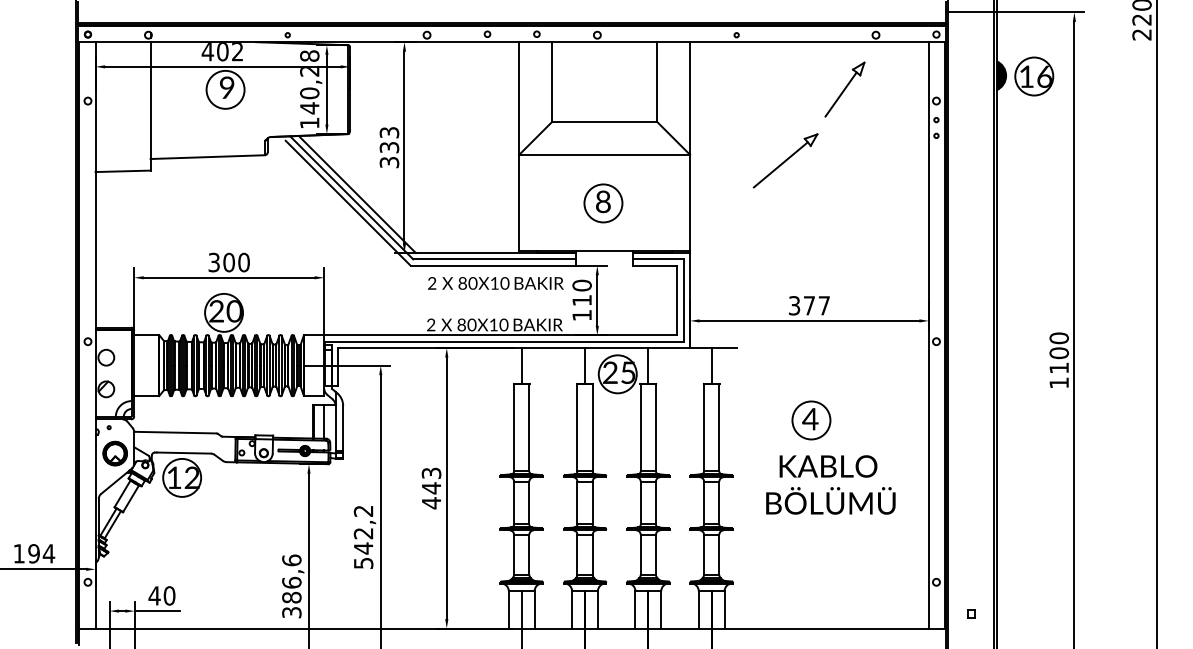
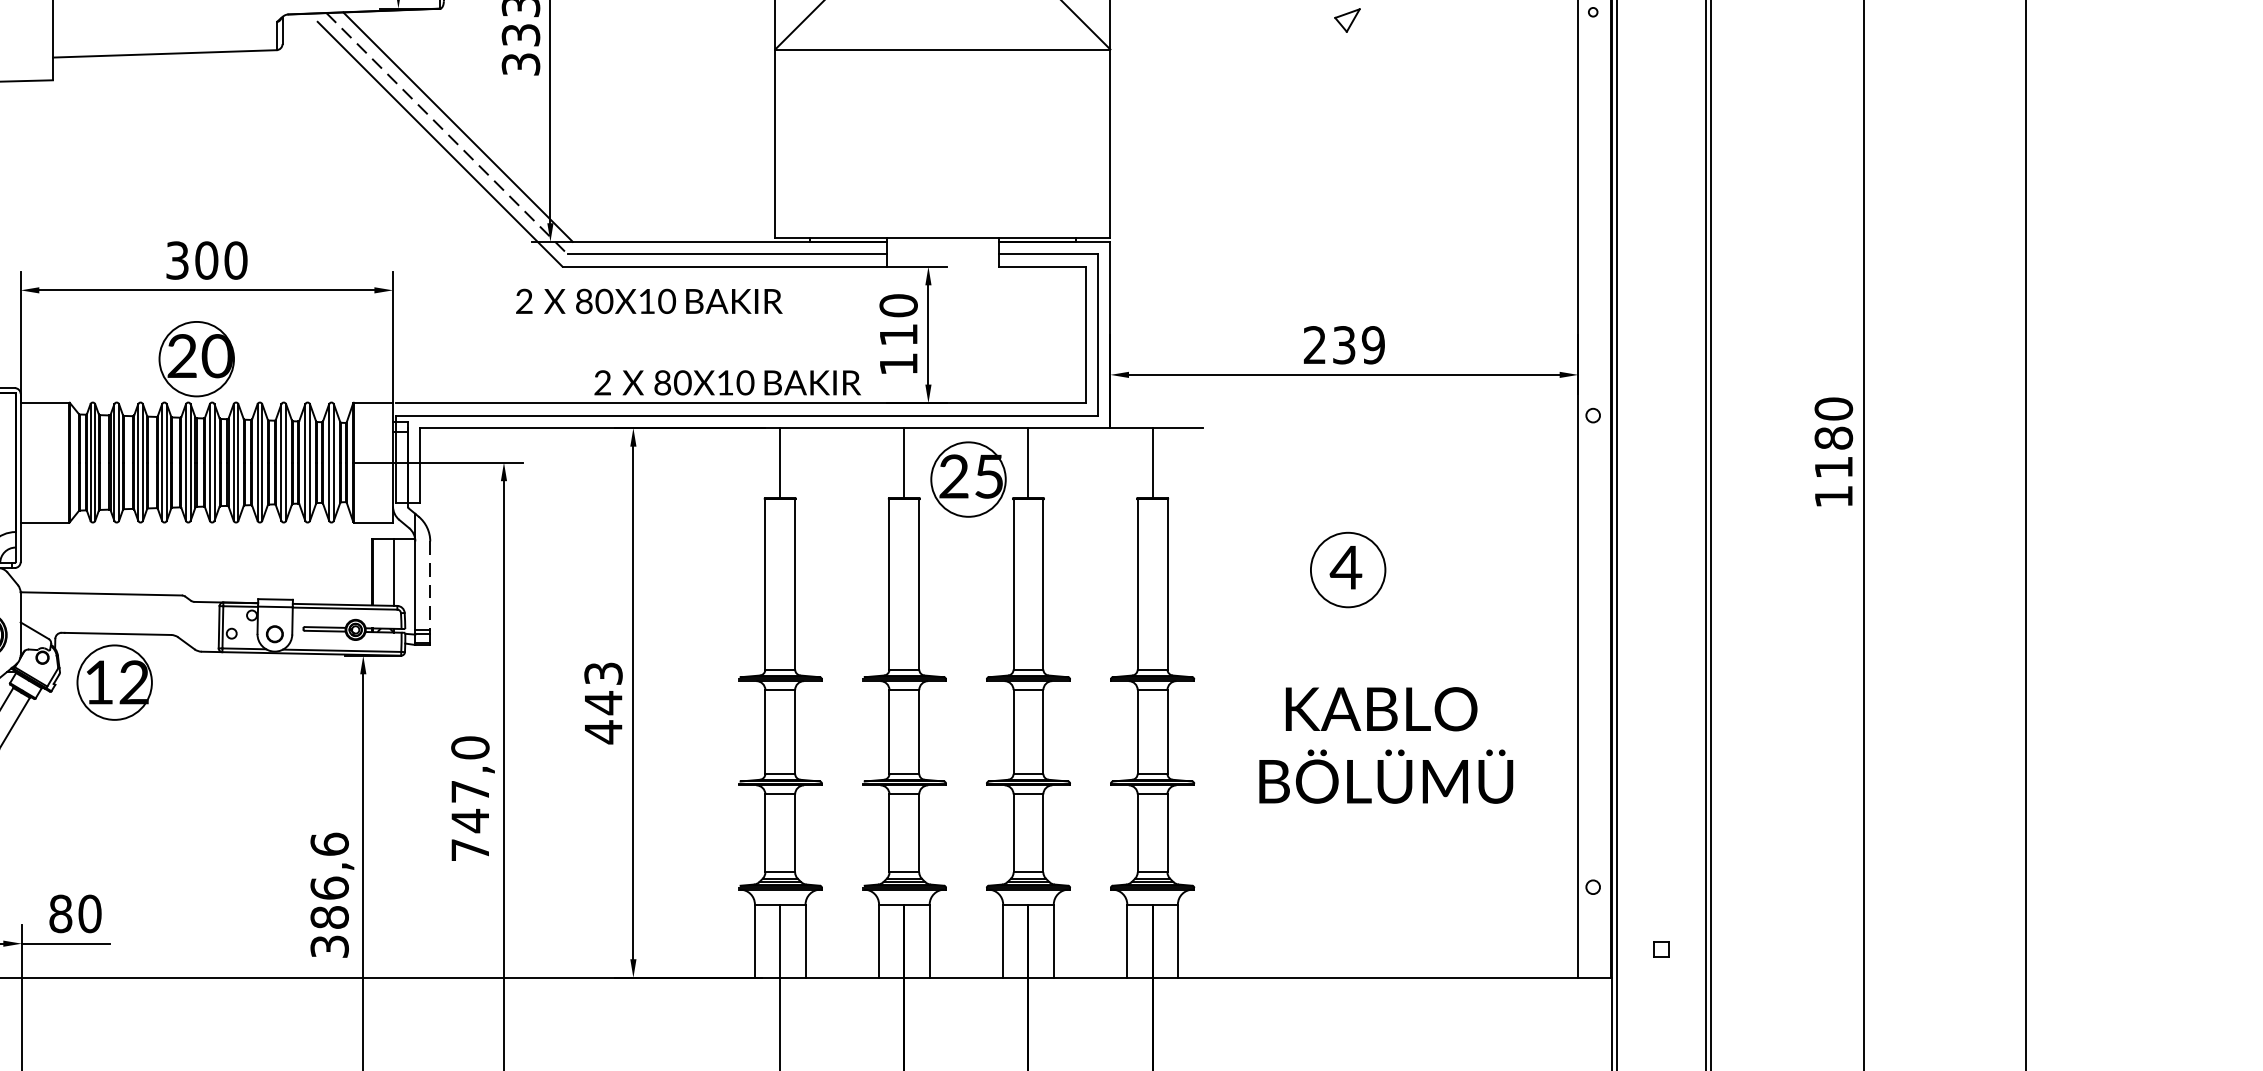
line: (780, 164) -> (1287, 68), removed
line: (352, 198) -> (448, 134), solid -> dashed
part: (603, 203) -> (940, 144), removed
text: (495, 283) -> (648, 301), moved
text: (809, 305) -> (1344, 344), 377 -> 239
text: (1058, 353) -> (1832, 438), 1100 -> 1180
line: (343, 428) -> (430, 585), solid -> dashed
text: (830, 484) -> (1385, 744), moved
text: (363, 536) -> (470, 797), 542,2 -> 747,0
text: (154, 595) -> (60, 913), 40 -> 80

